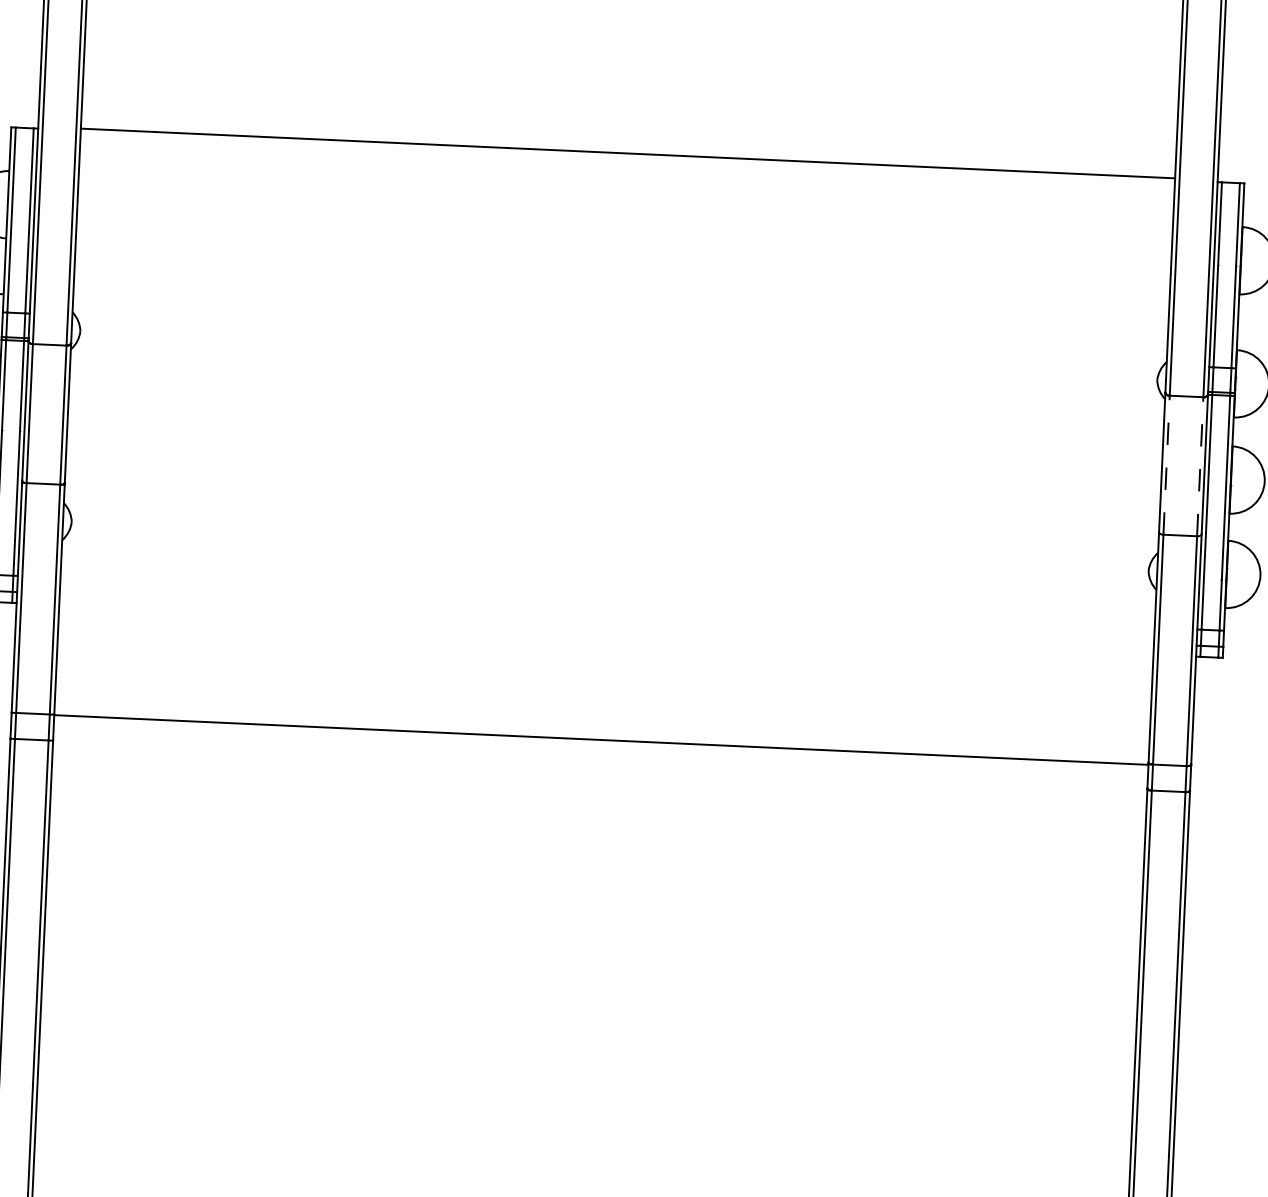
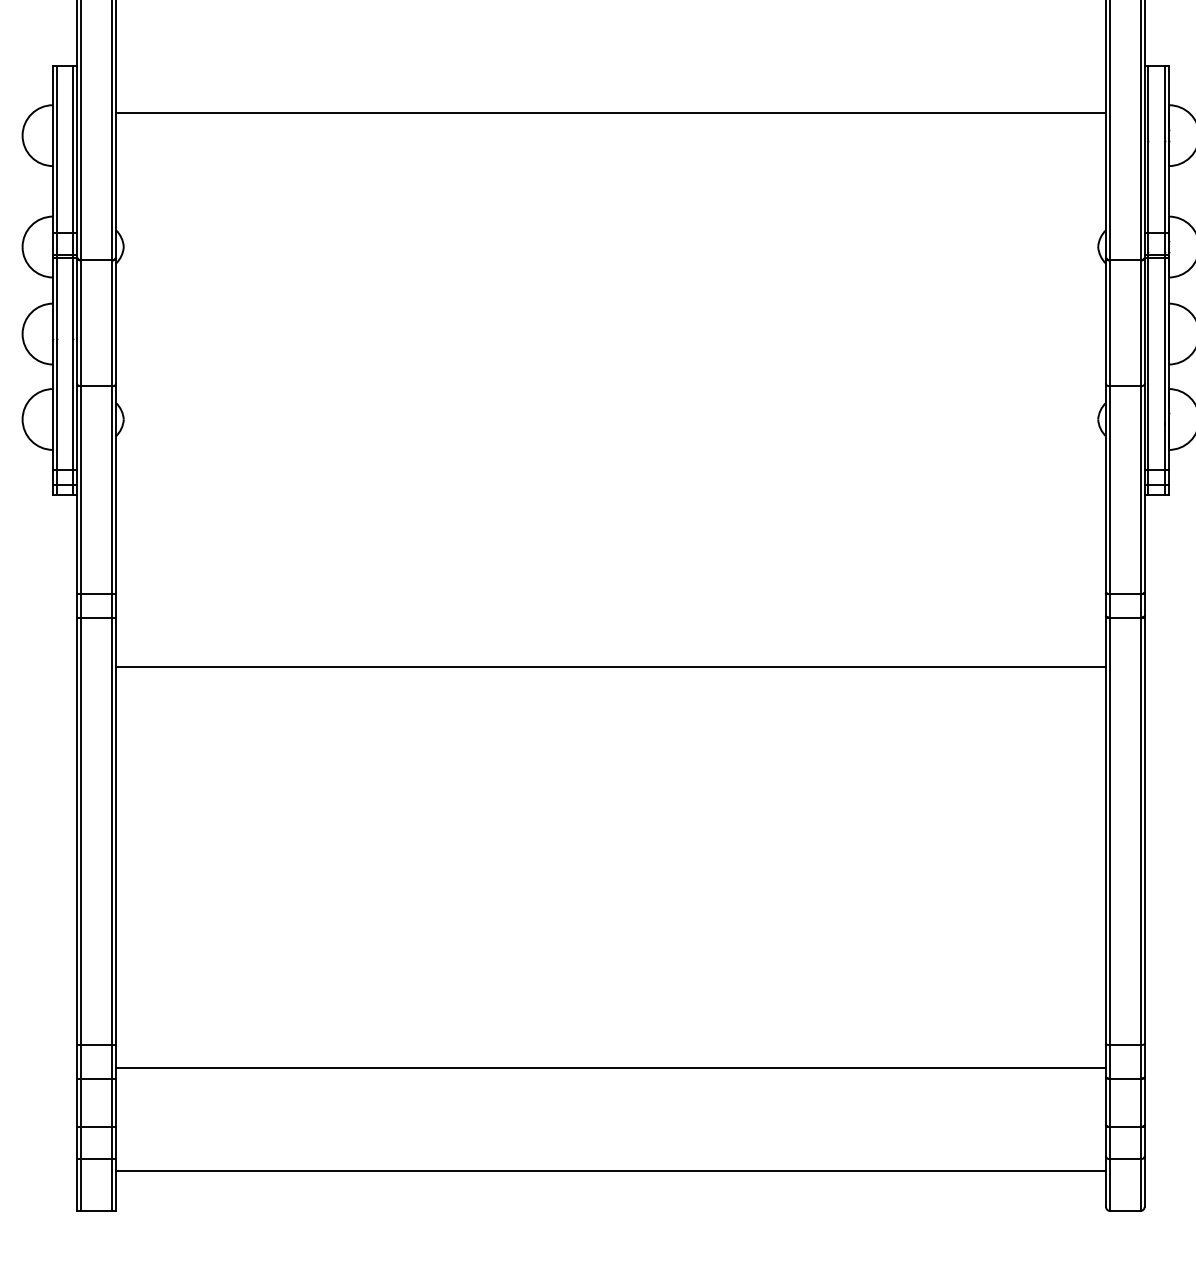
line: (627, 152) -> (610, 112), moved
line: (1167, 465) -> (1110, 323), dashed -> solid
line: (1200, 466) -> (1140, 323), dashed -> solid
line: (600, 739) -> (610, 666), moved

